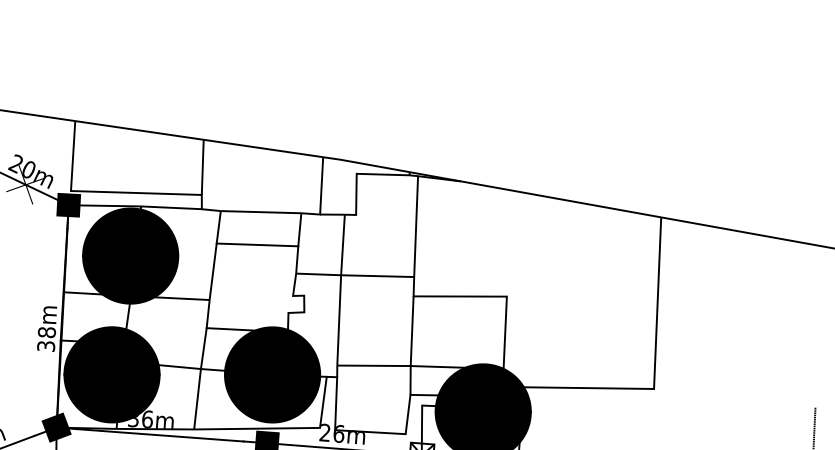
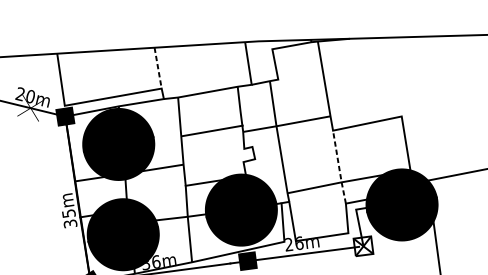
line: (202, 167) -> (157, 68), solid -> dashed
line: (257, 244) -> (212, 130), moved
text: (46, 332) -> (68, 213), 38m -> 35m
line: (411, 346) -> (339, 167), solid -> dashed

